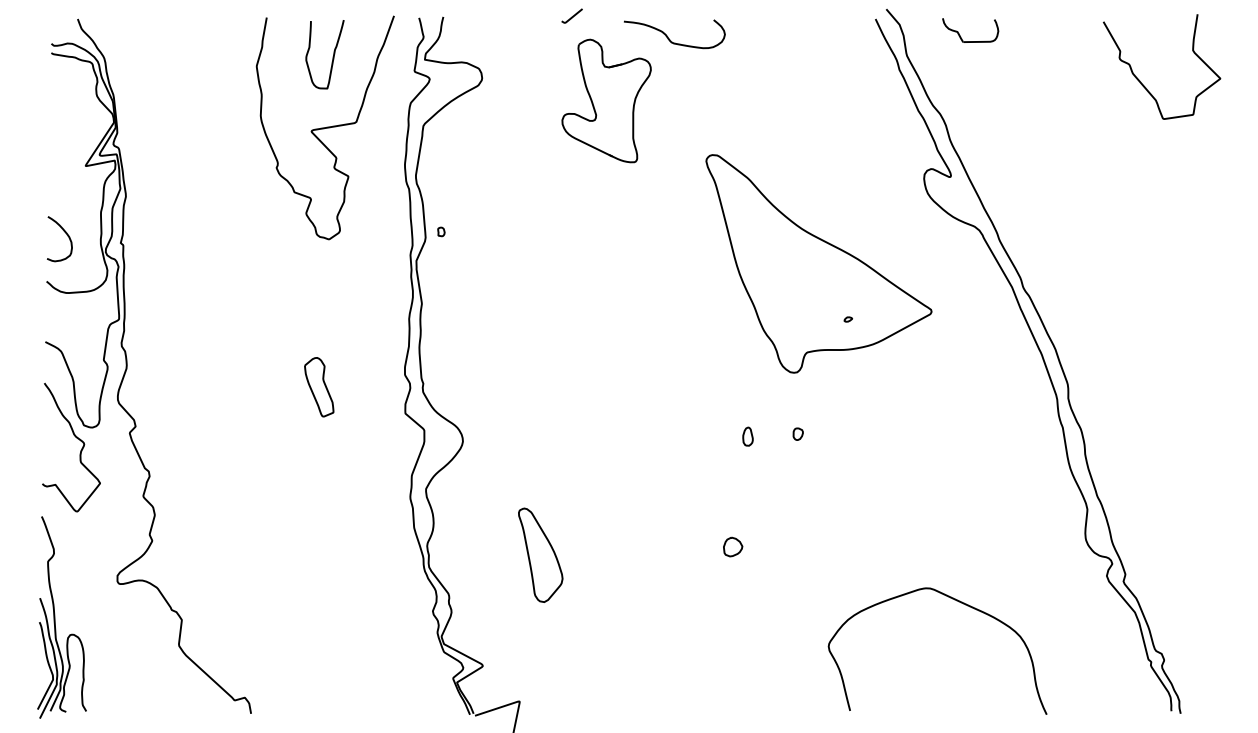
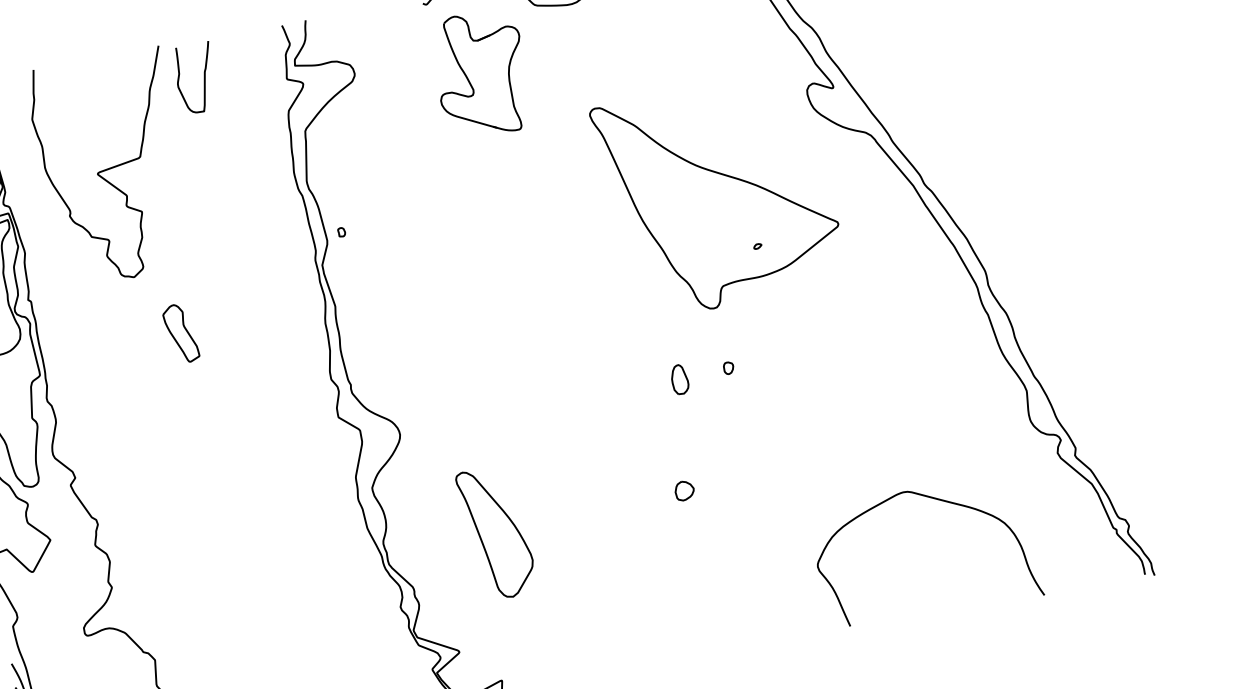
curve: (324, 127) -> (109, 167), moved
part: (319, 387) -> (181, 333), moved
part: (747, 436) -> (679, 379), size x1.6
part: (540, 554) -> (496, 532), size x1.4
curve: (956, 601) -> (935, 499), moved

